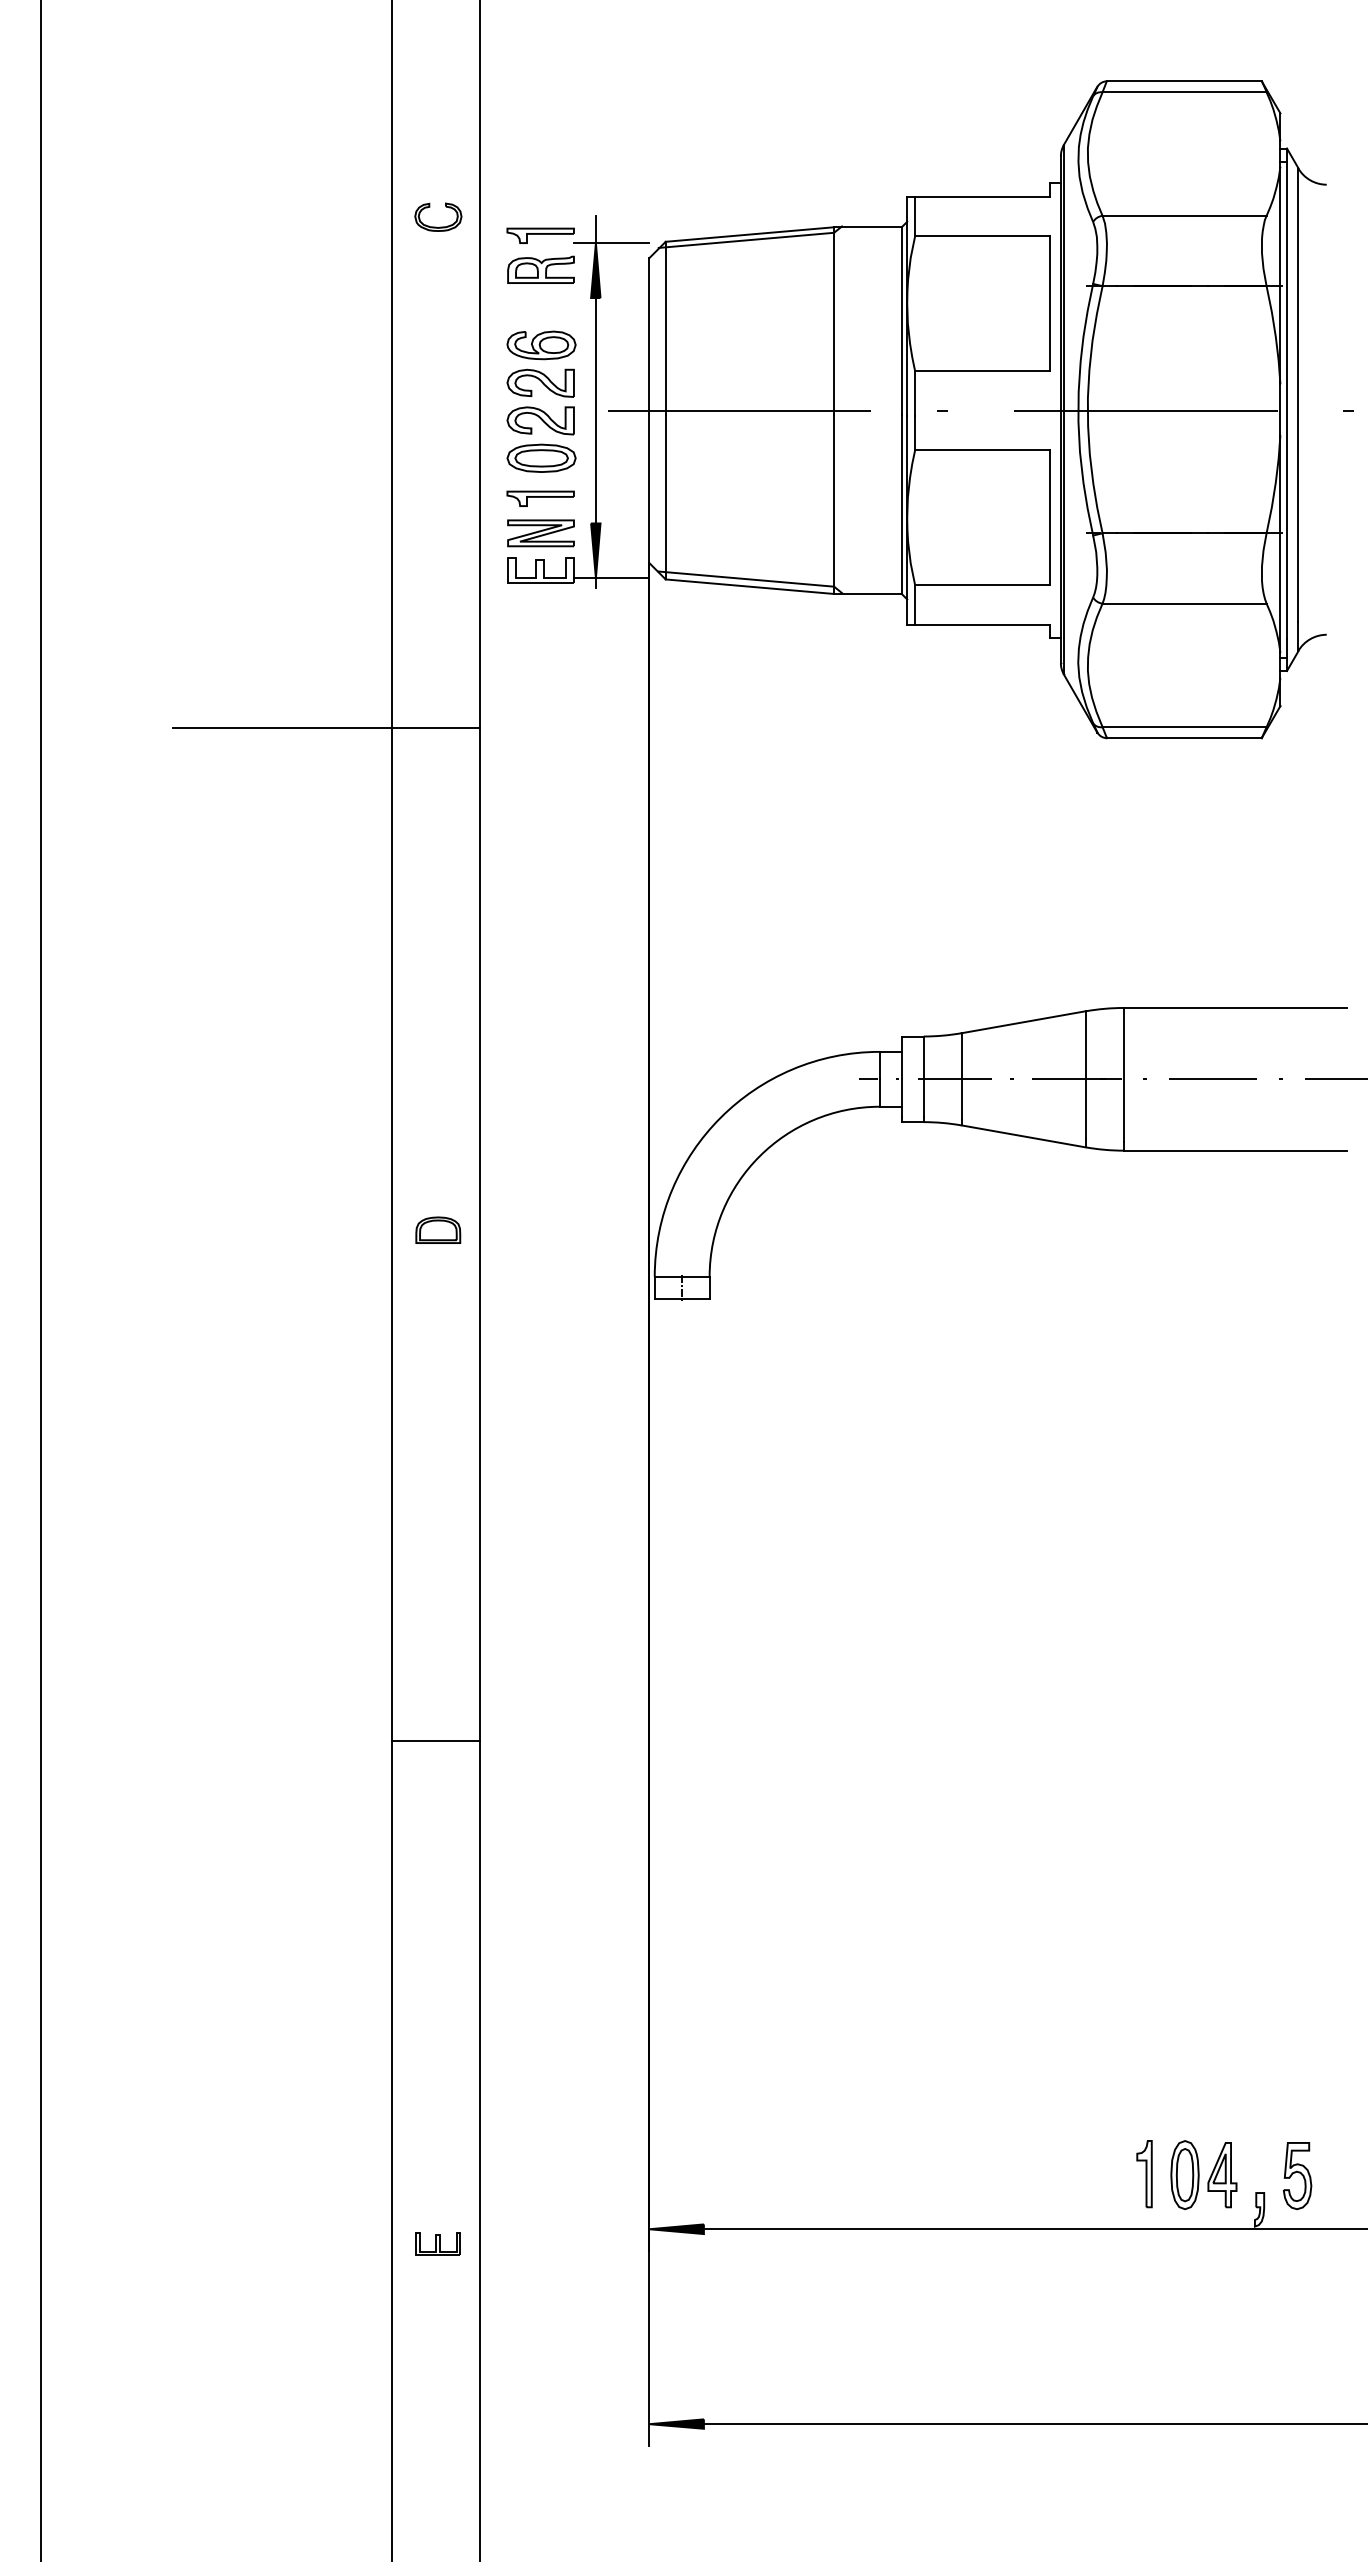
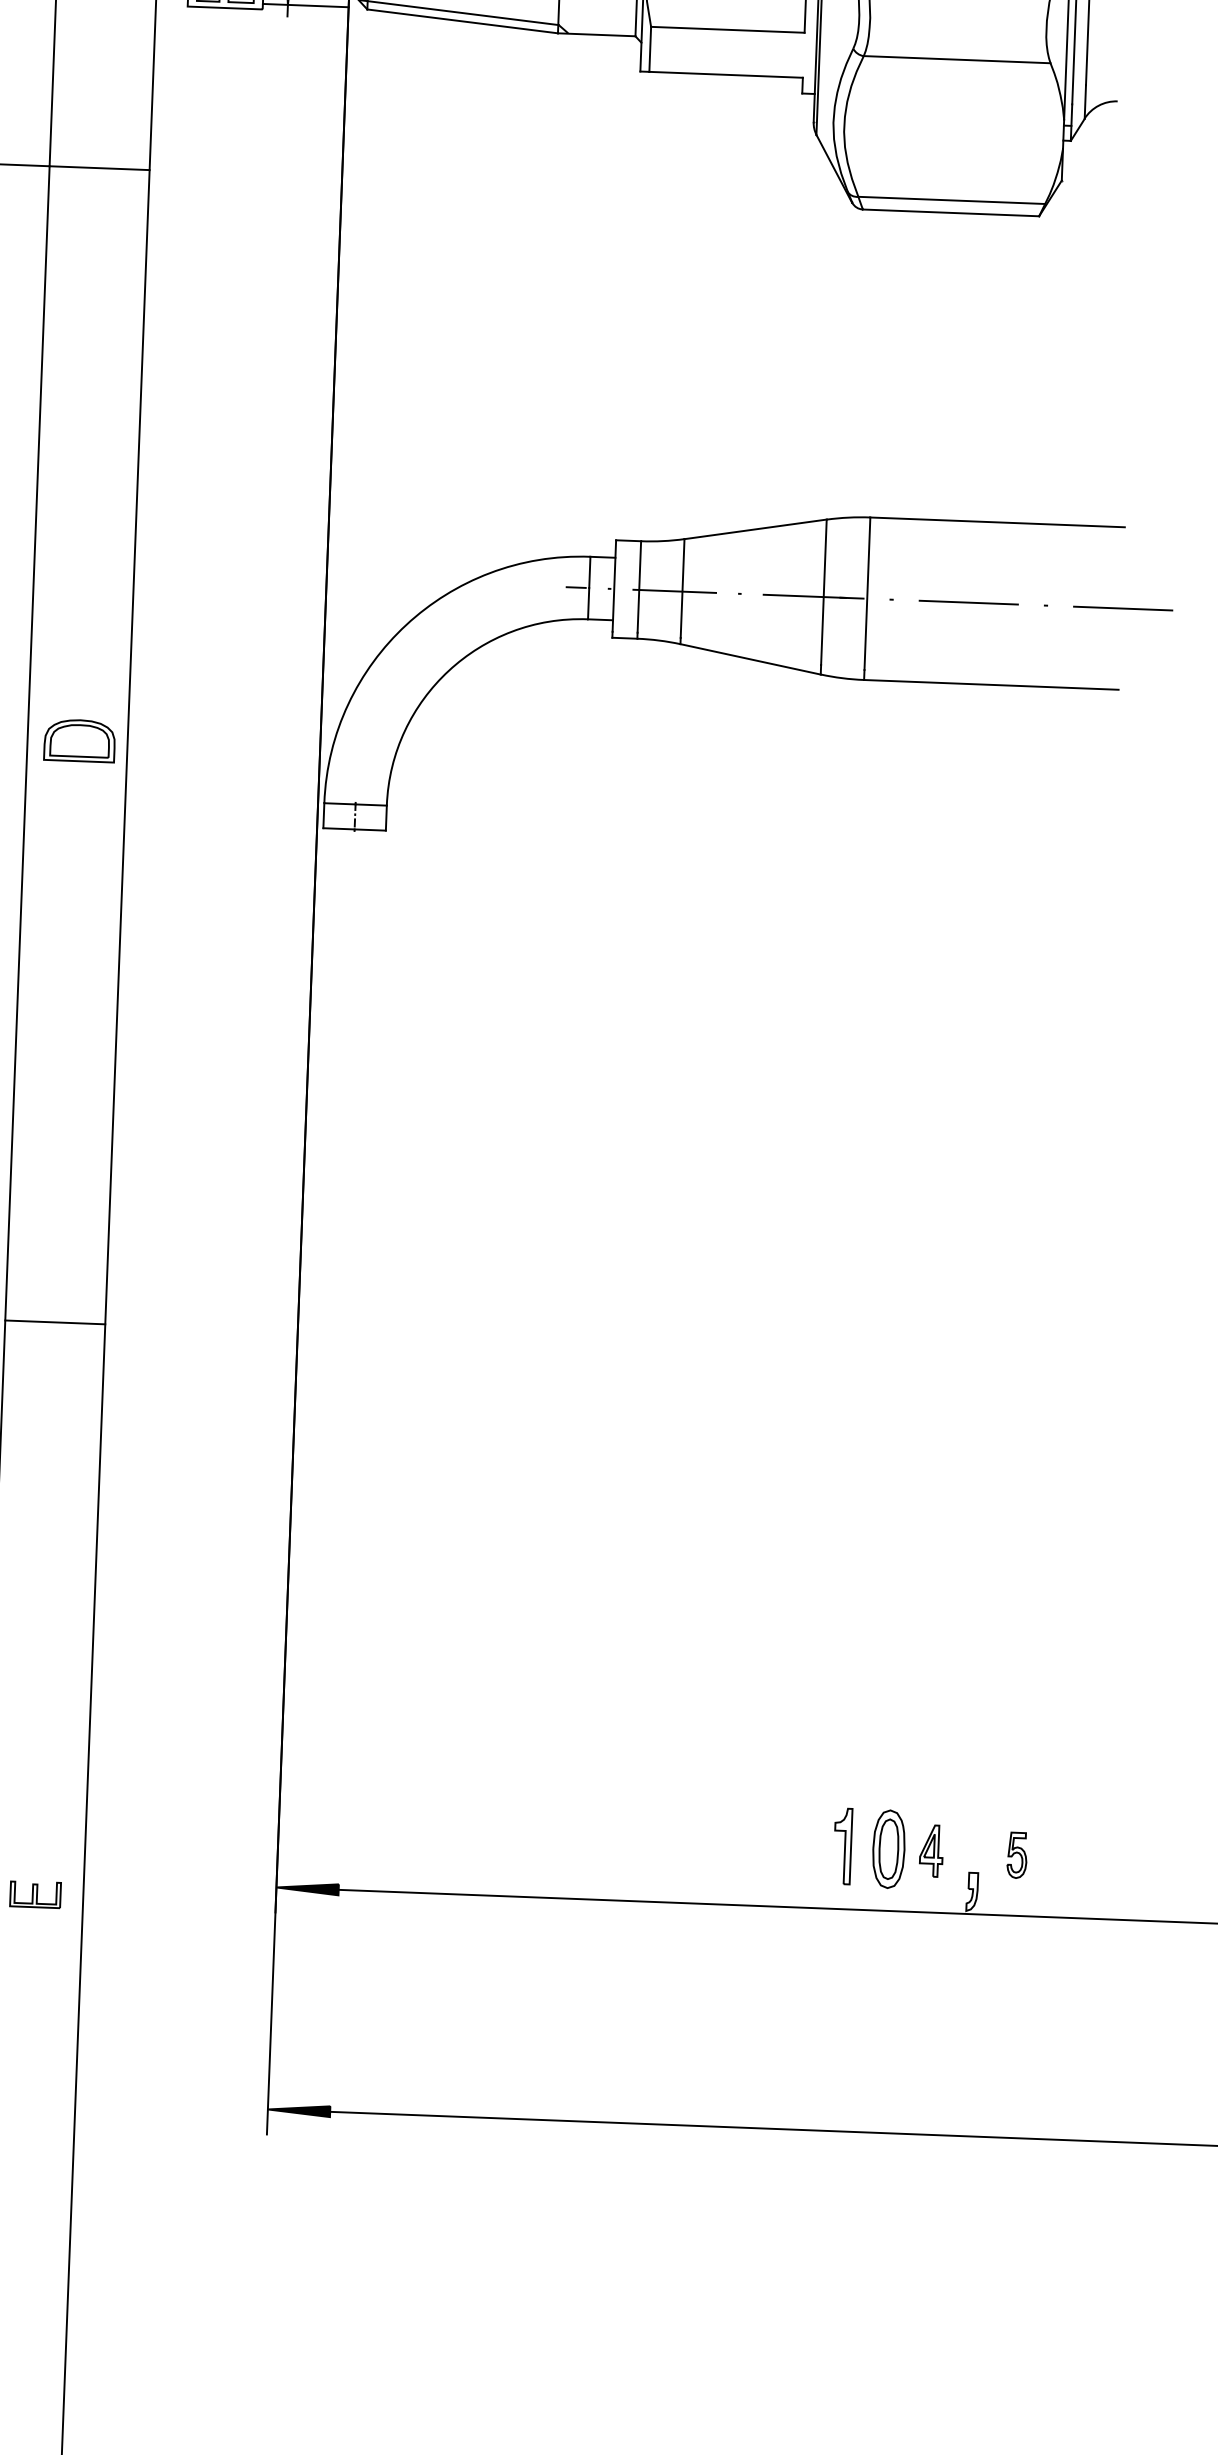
part: (438, 1229) -> (80, 739), size x1.4
part: (1222, 2175) -> (931, 1851), size x0.7
part: (1297, 2176) -> (1016, 1855), size x0.6

